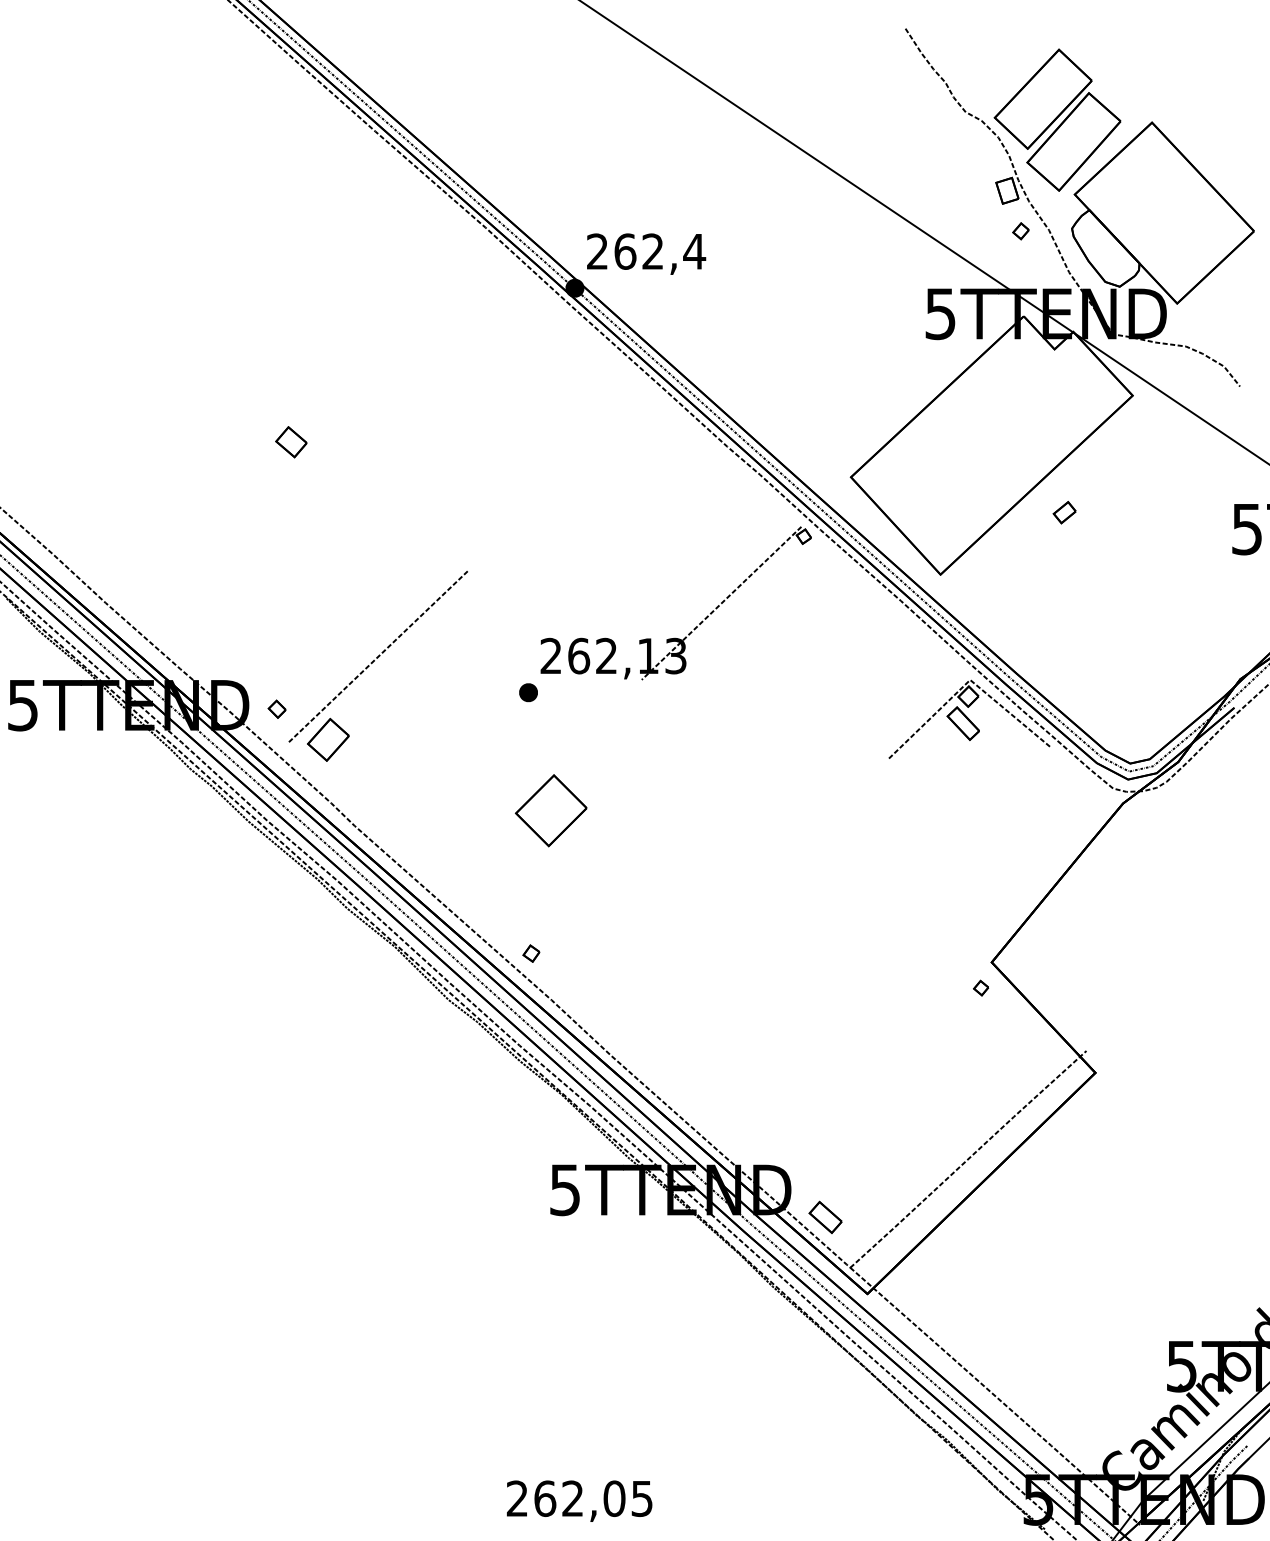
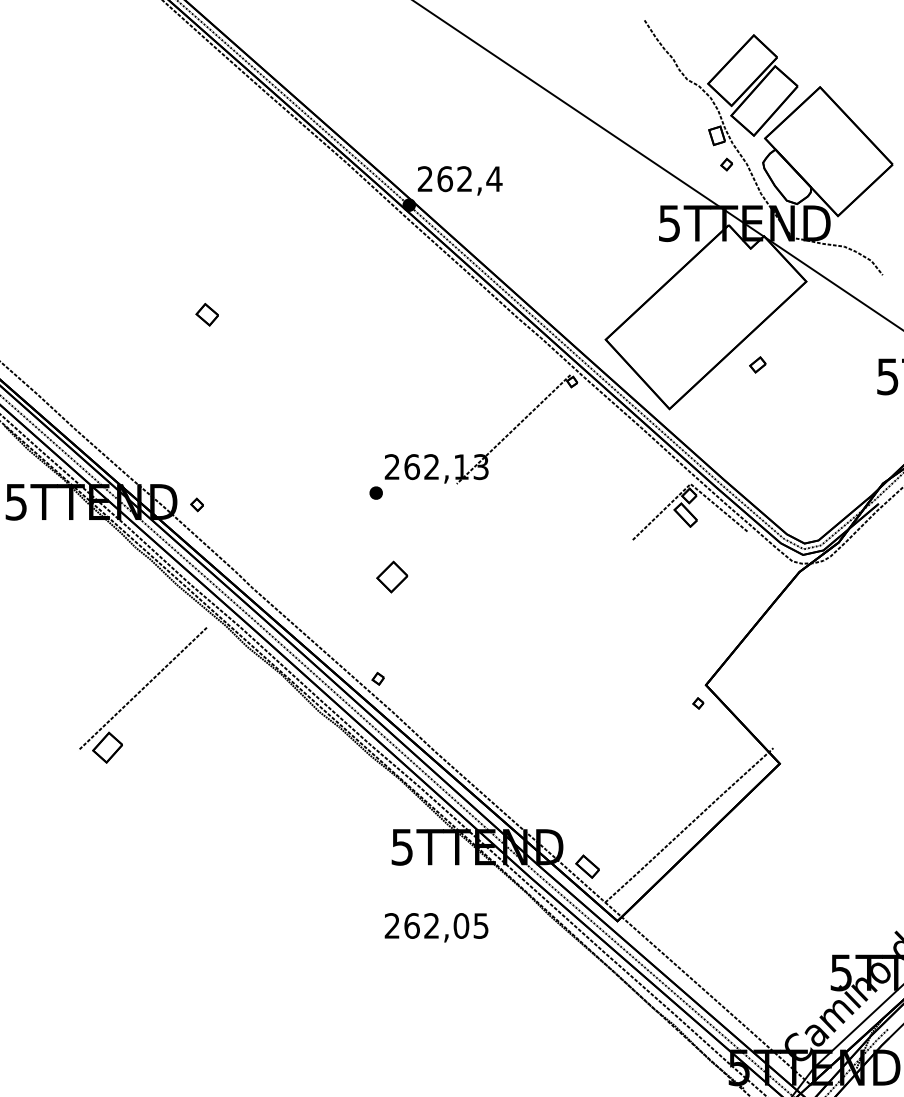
part: (378, 666) -> (143, 695), moved
part: (551, 809) -> (392, 576), size x0.6
text: (579, 1500) -> (436, 927), moved

